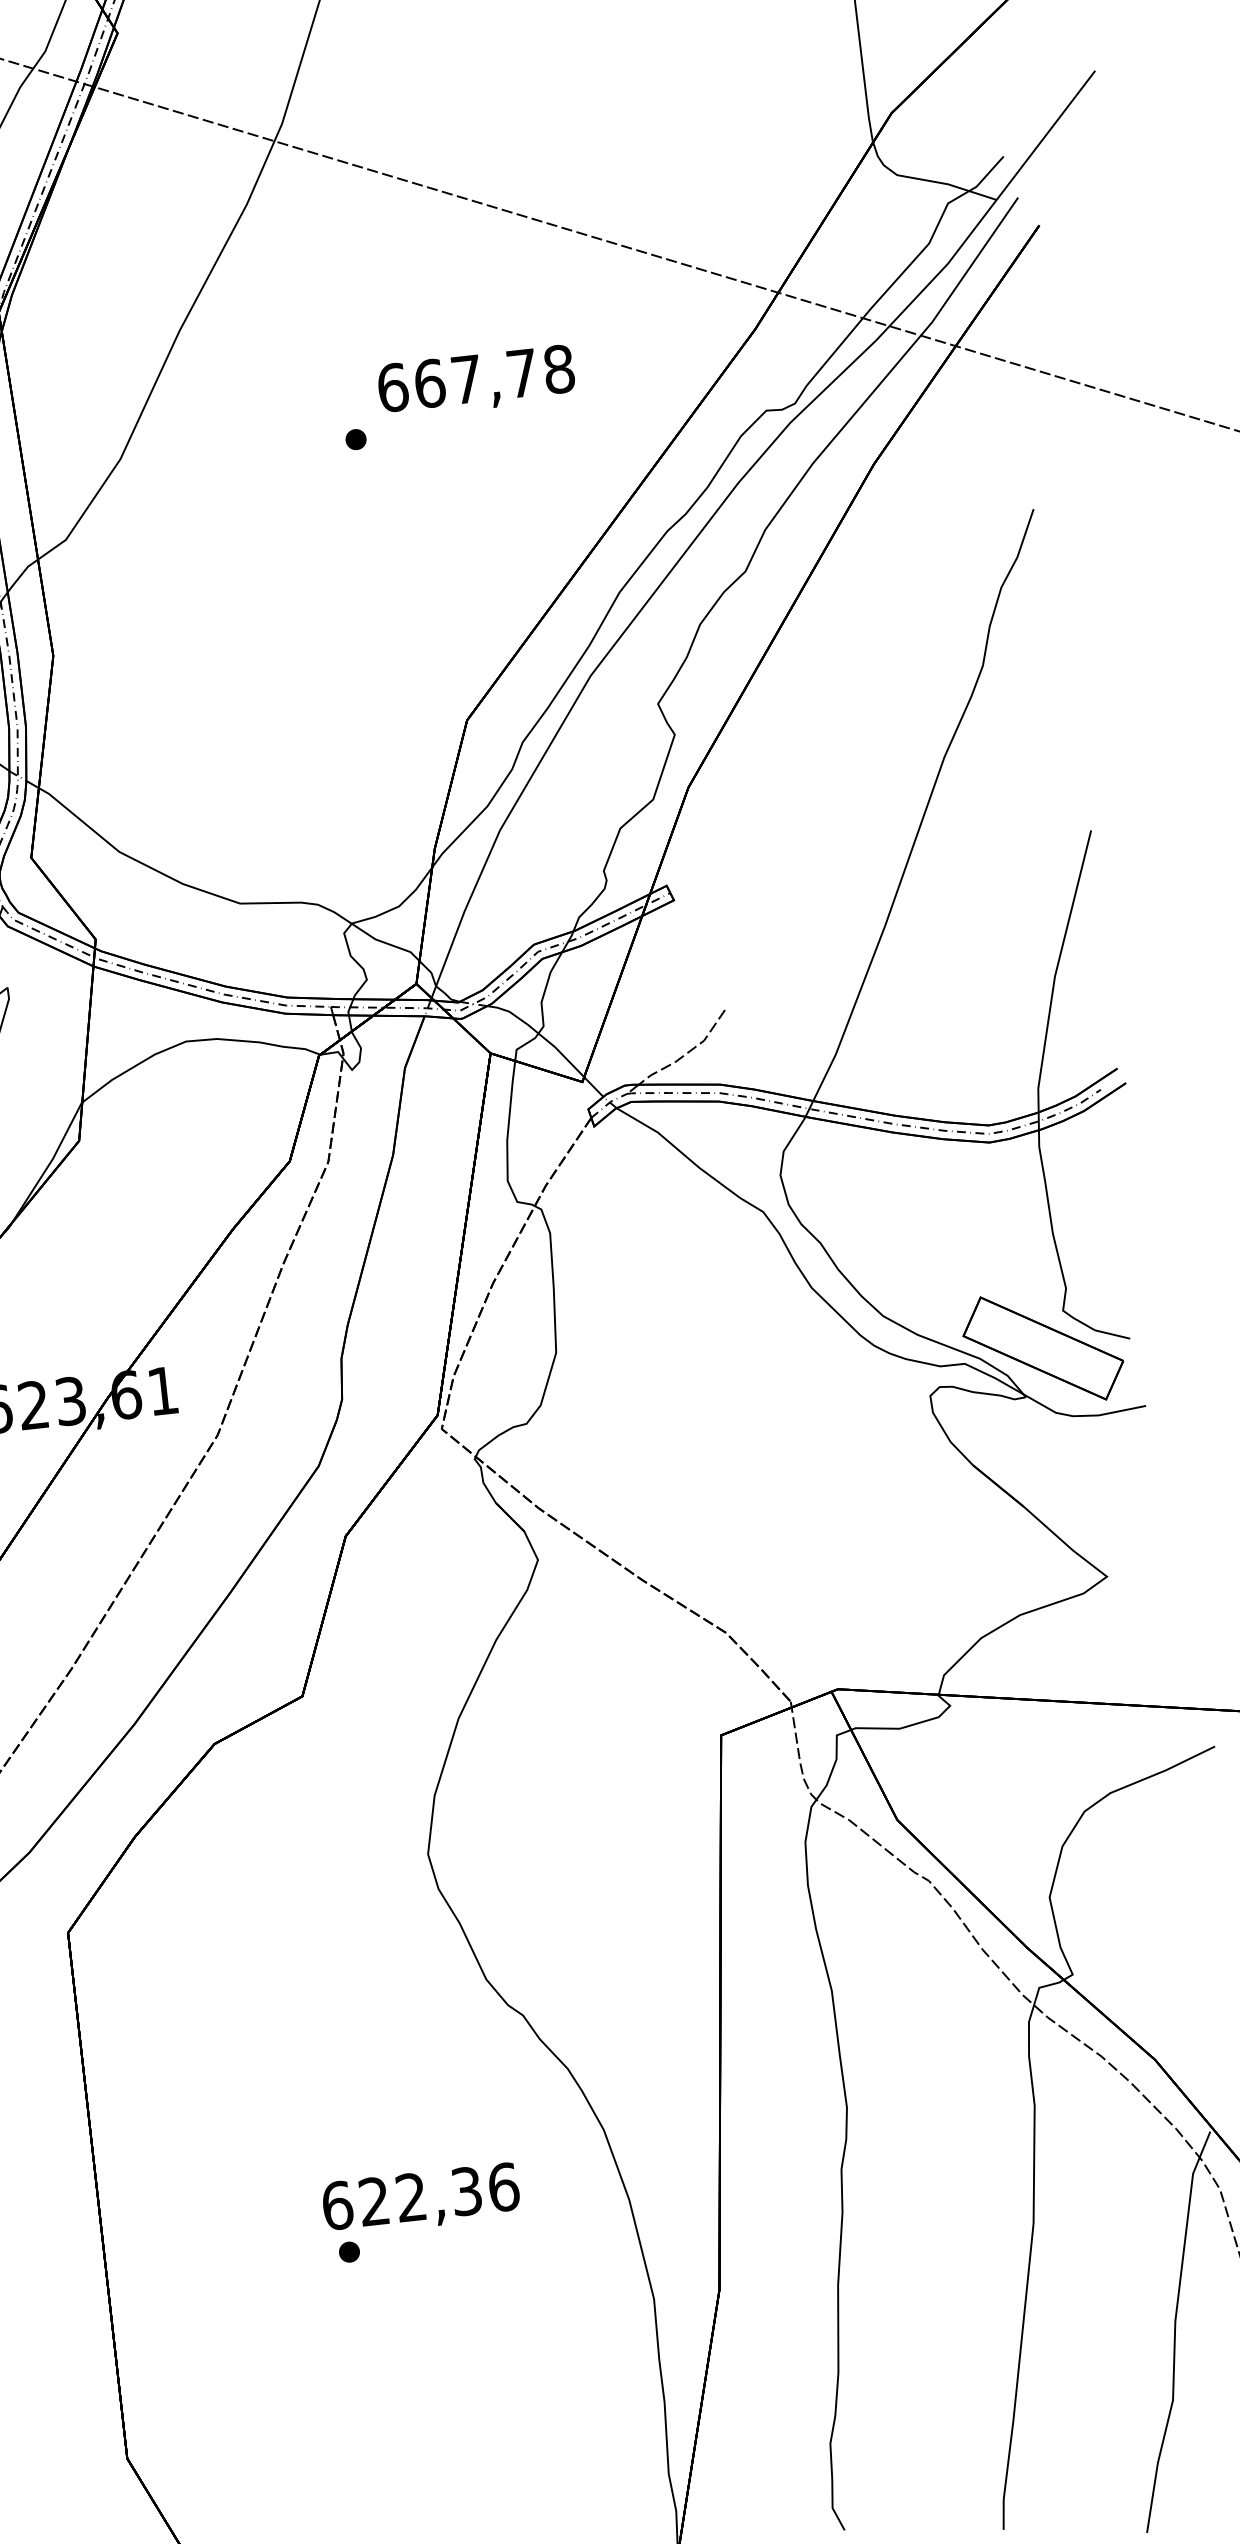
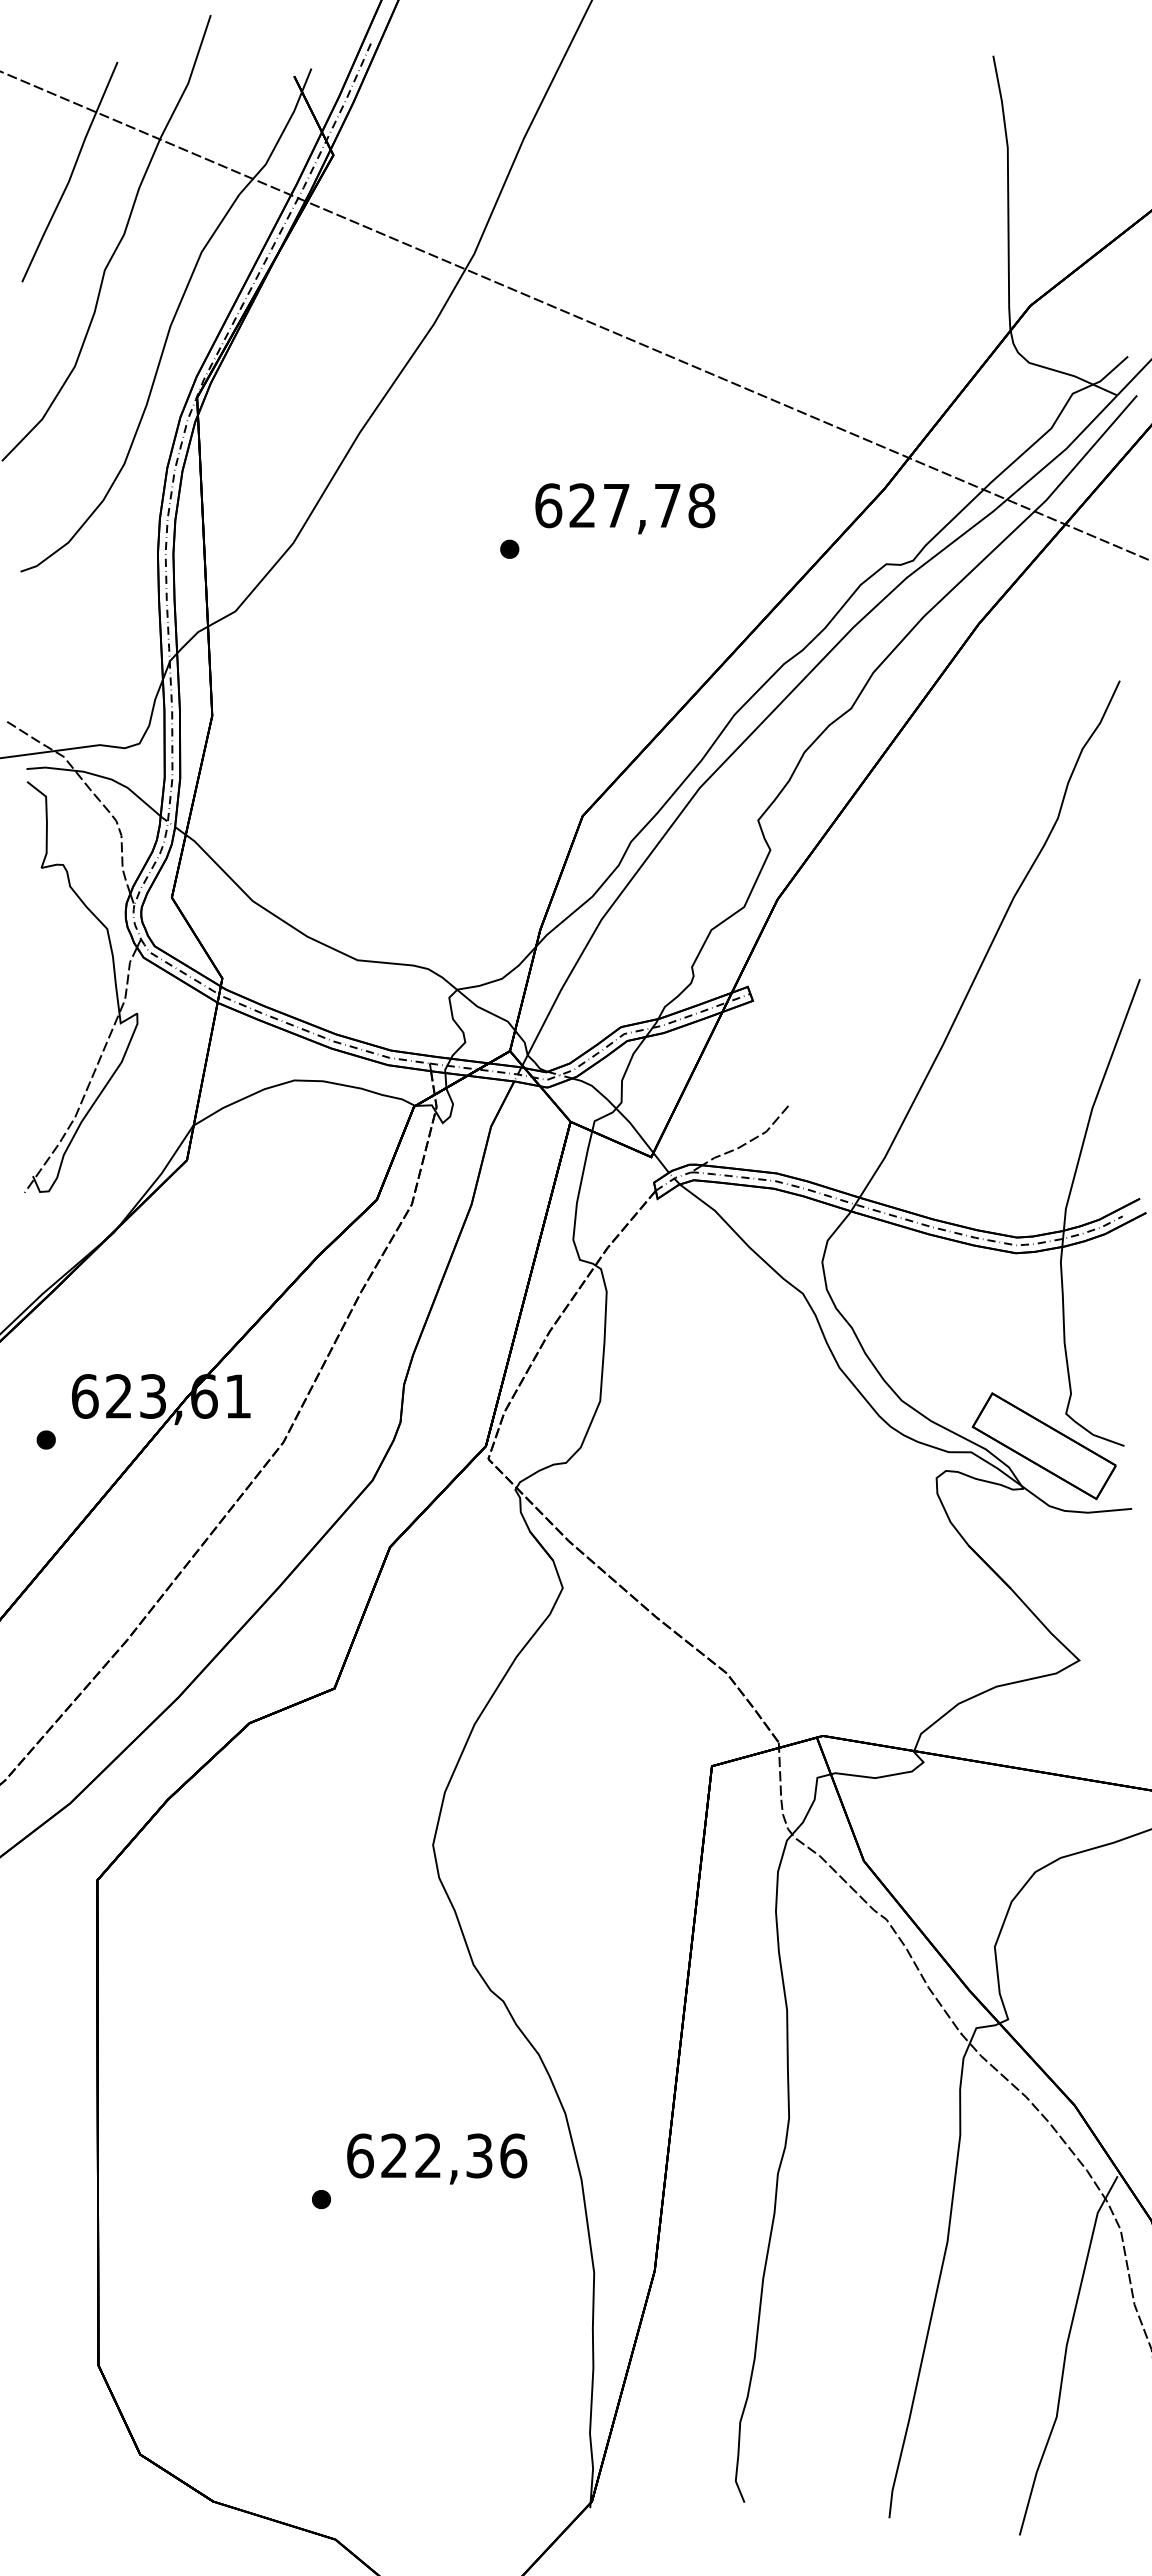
text: (429, 383) -> (582, 505), 667,78 -> 627,78
text: (421, 2199) -> (437, 2158), moved

